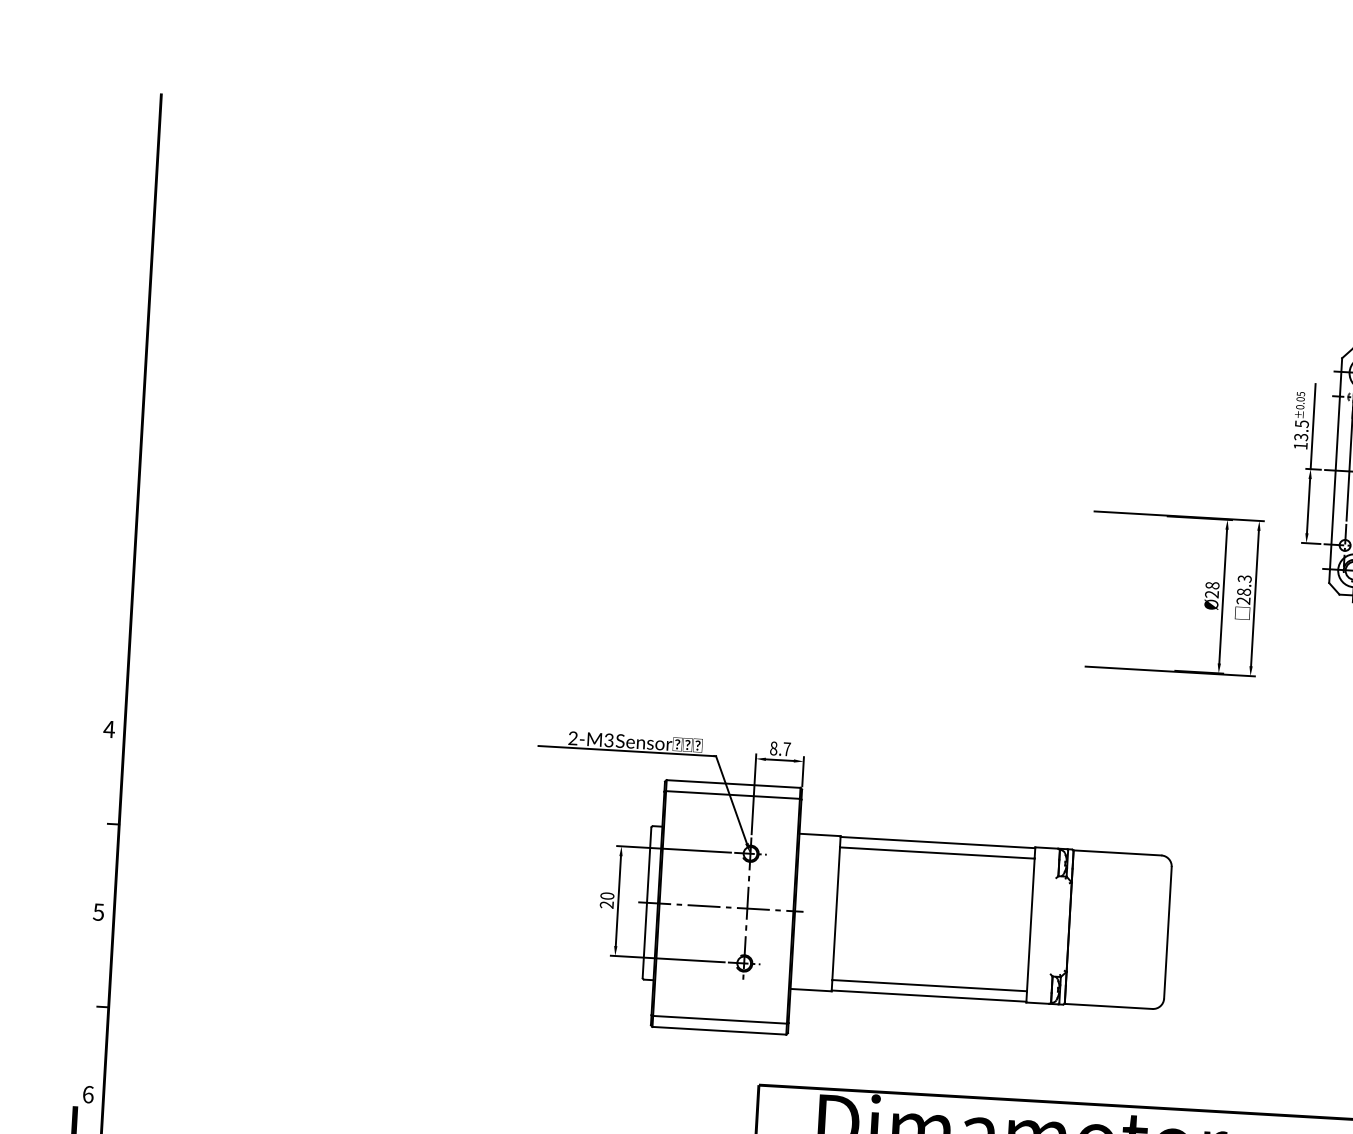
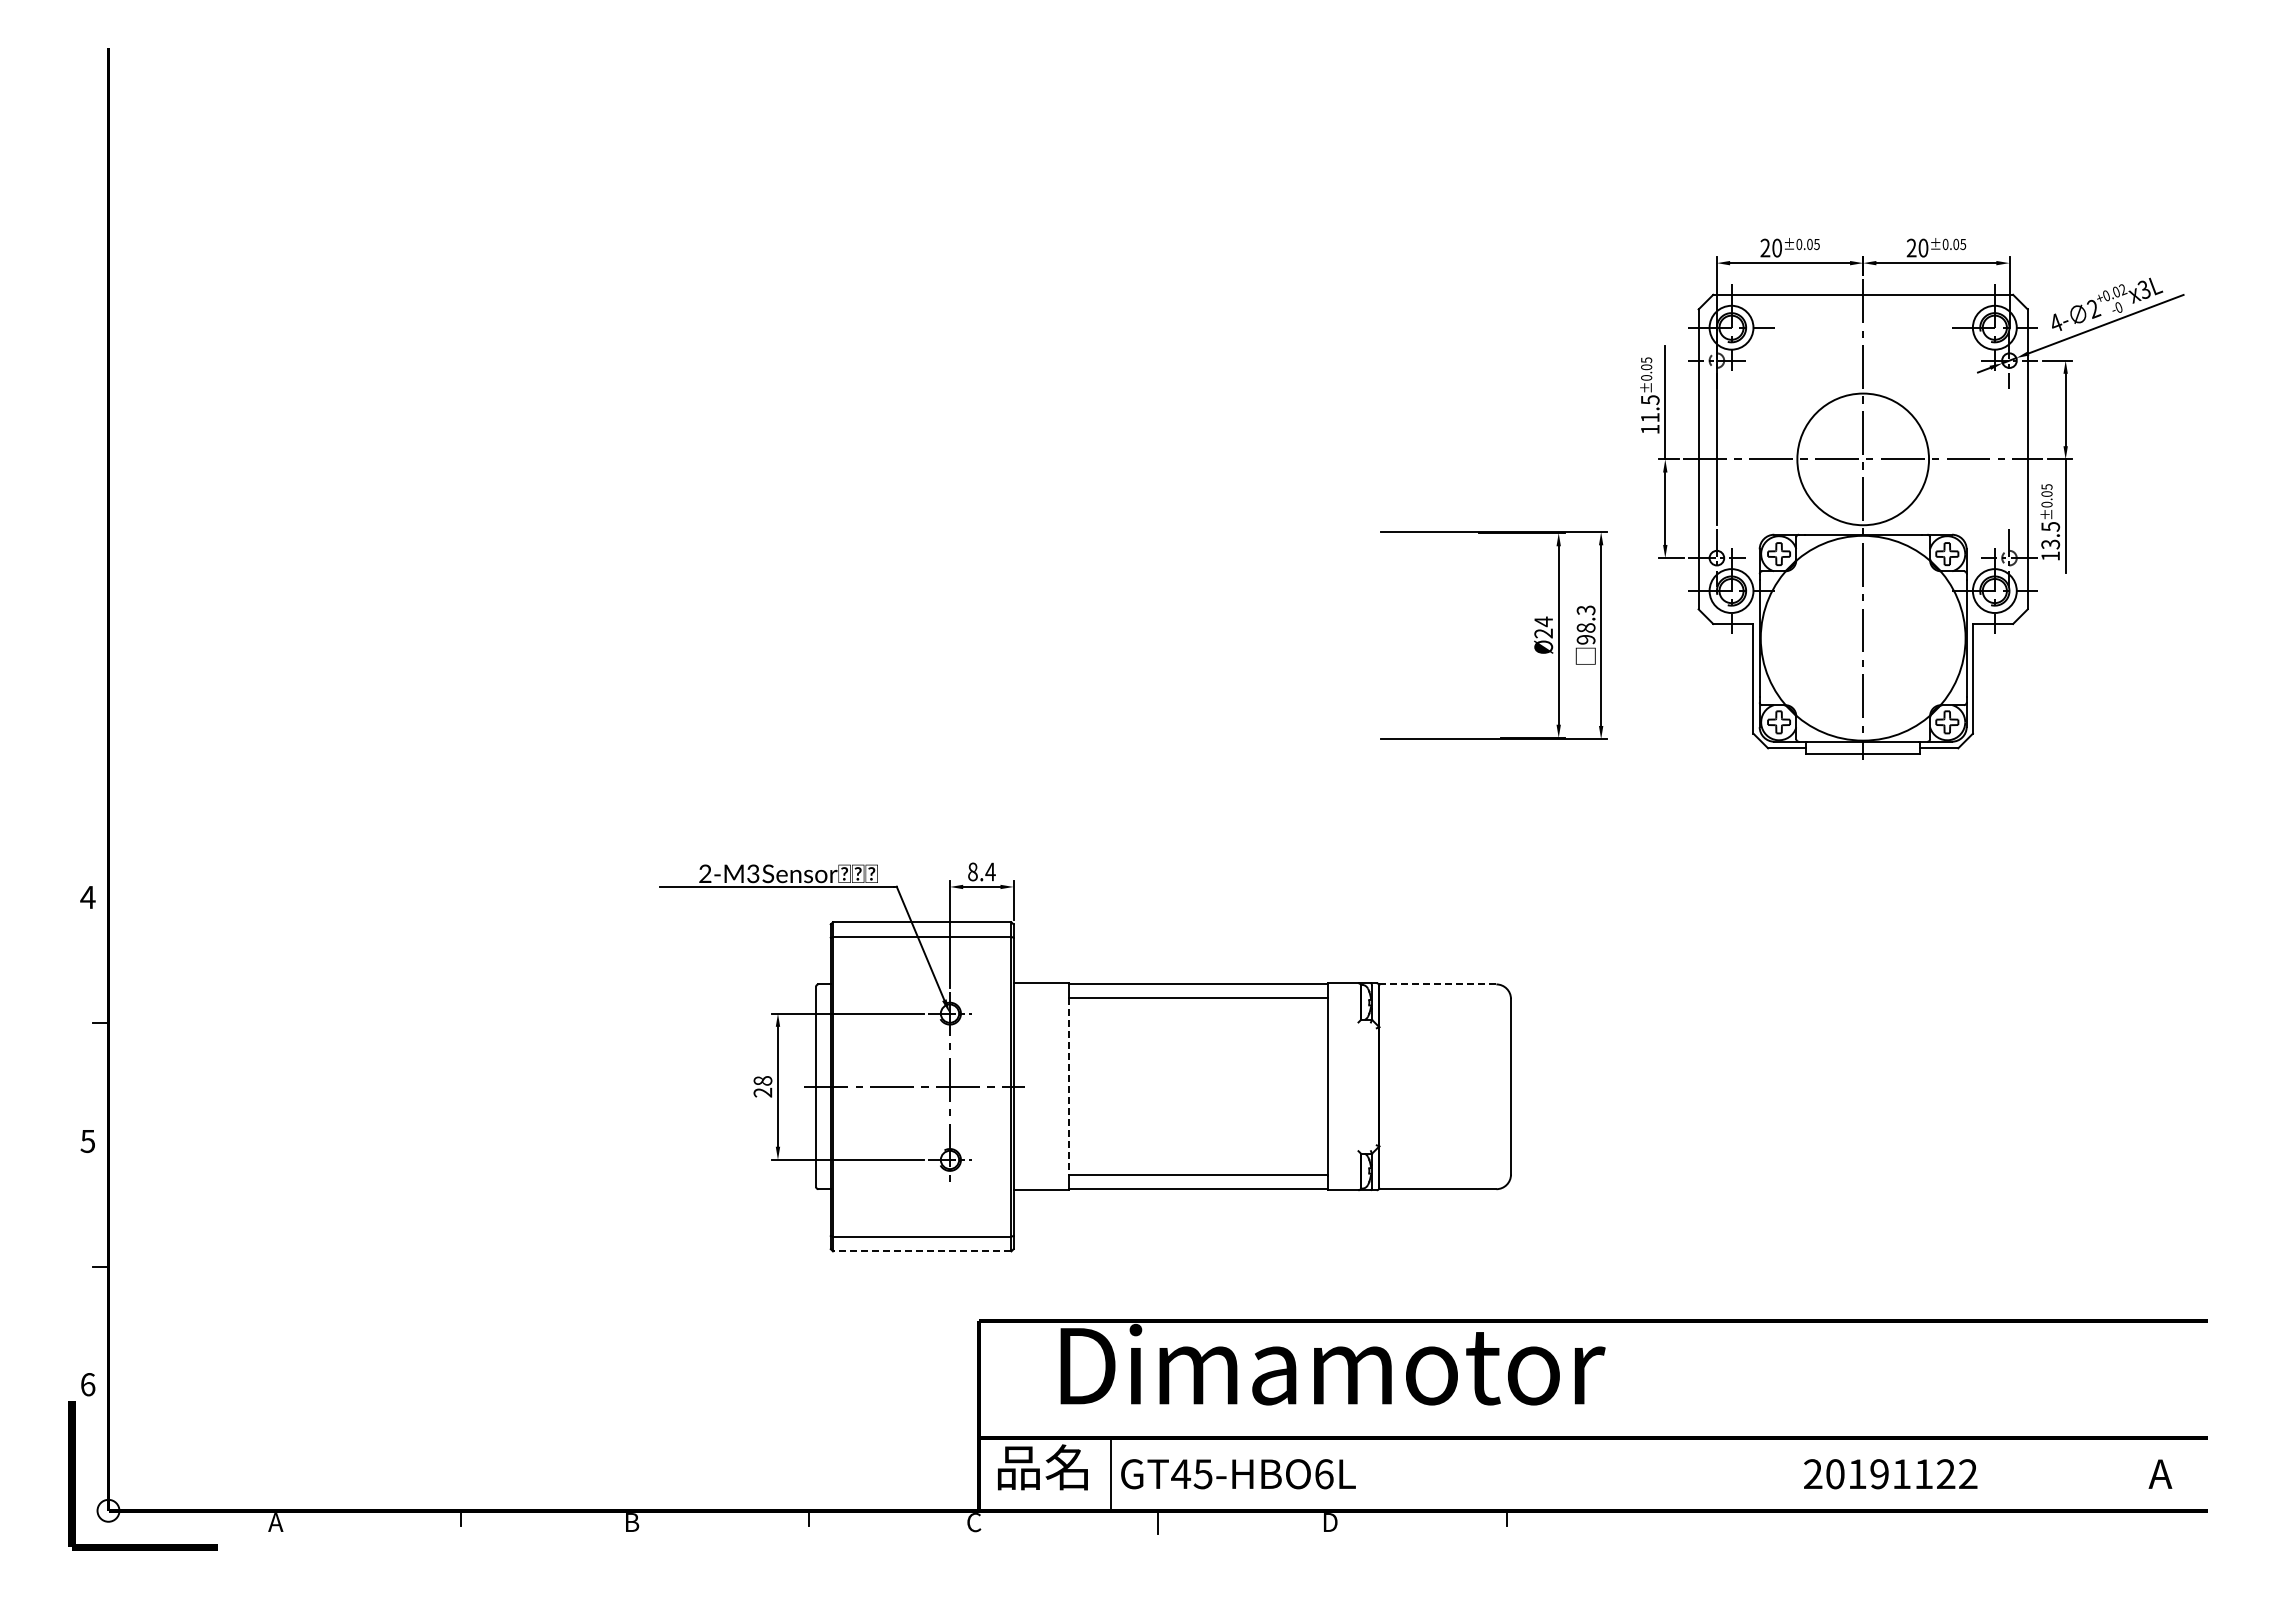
text: (1300, 437) -> (1649, 417), 13.5 -> 11.5
text: (1212, 585) -> (1543, 621), Ø28 -> Ø24
text: (1243, 600) -> (1586, 639), 28.3 -> 98.3
text: (787, 748) -> (990, 871), 8.7 -> 8.4
line: (1117, 852) -> (1437, 984), solid -> dashed
text: (607, 895) -> (763, 1080), 20 -> 28
line: (836, 913) -> (1068, 1086), solid -> dashed
line: (718, 1030) -> (921, 1251), solid -> dashed

